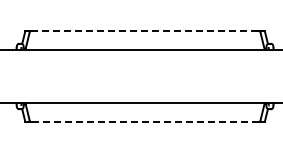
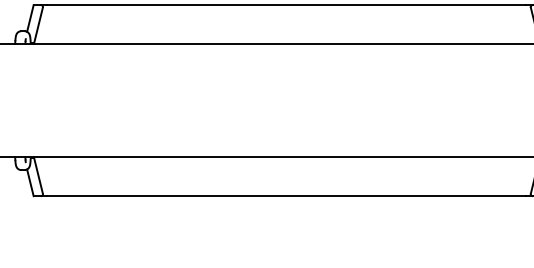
line: (144, 31) -> (285, 5), dashed -> solid
line: (145, 121) -> (287, 195), dashed -> solid

